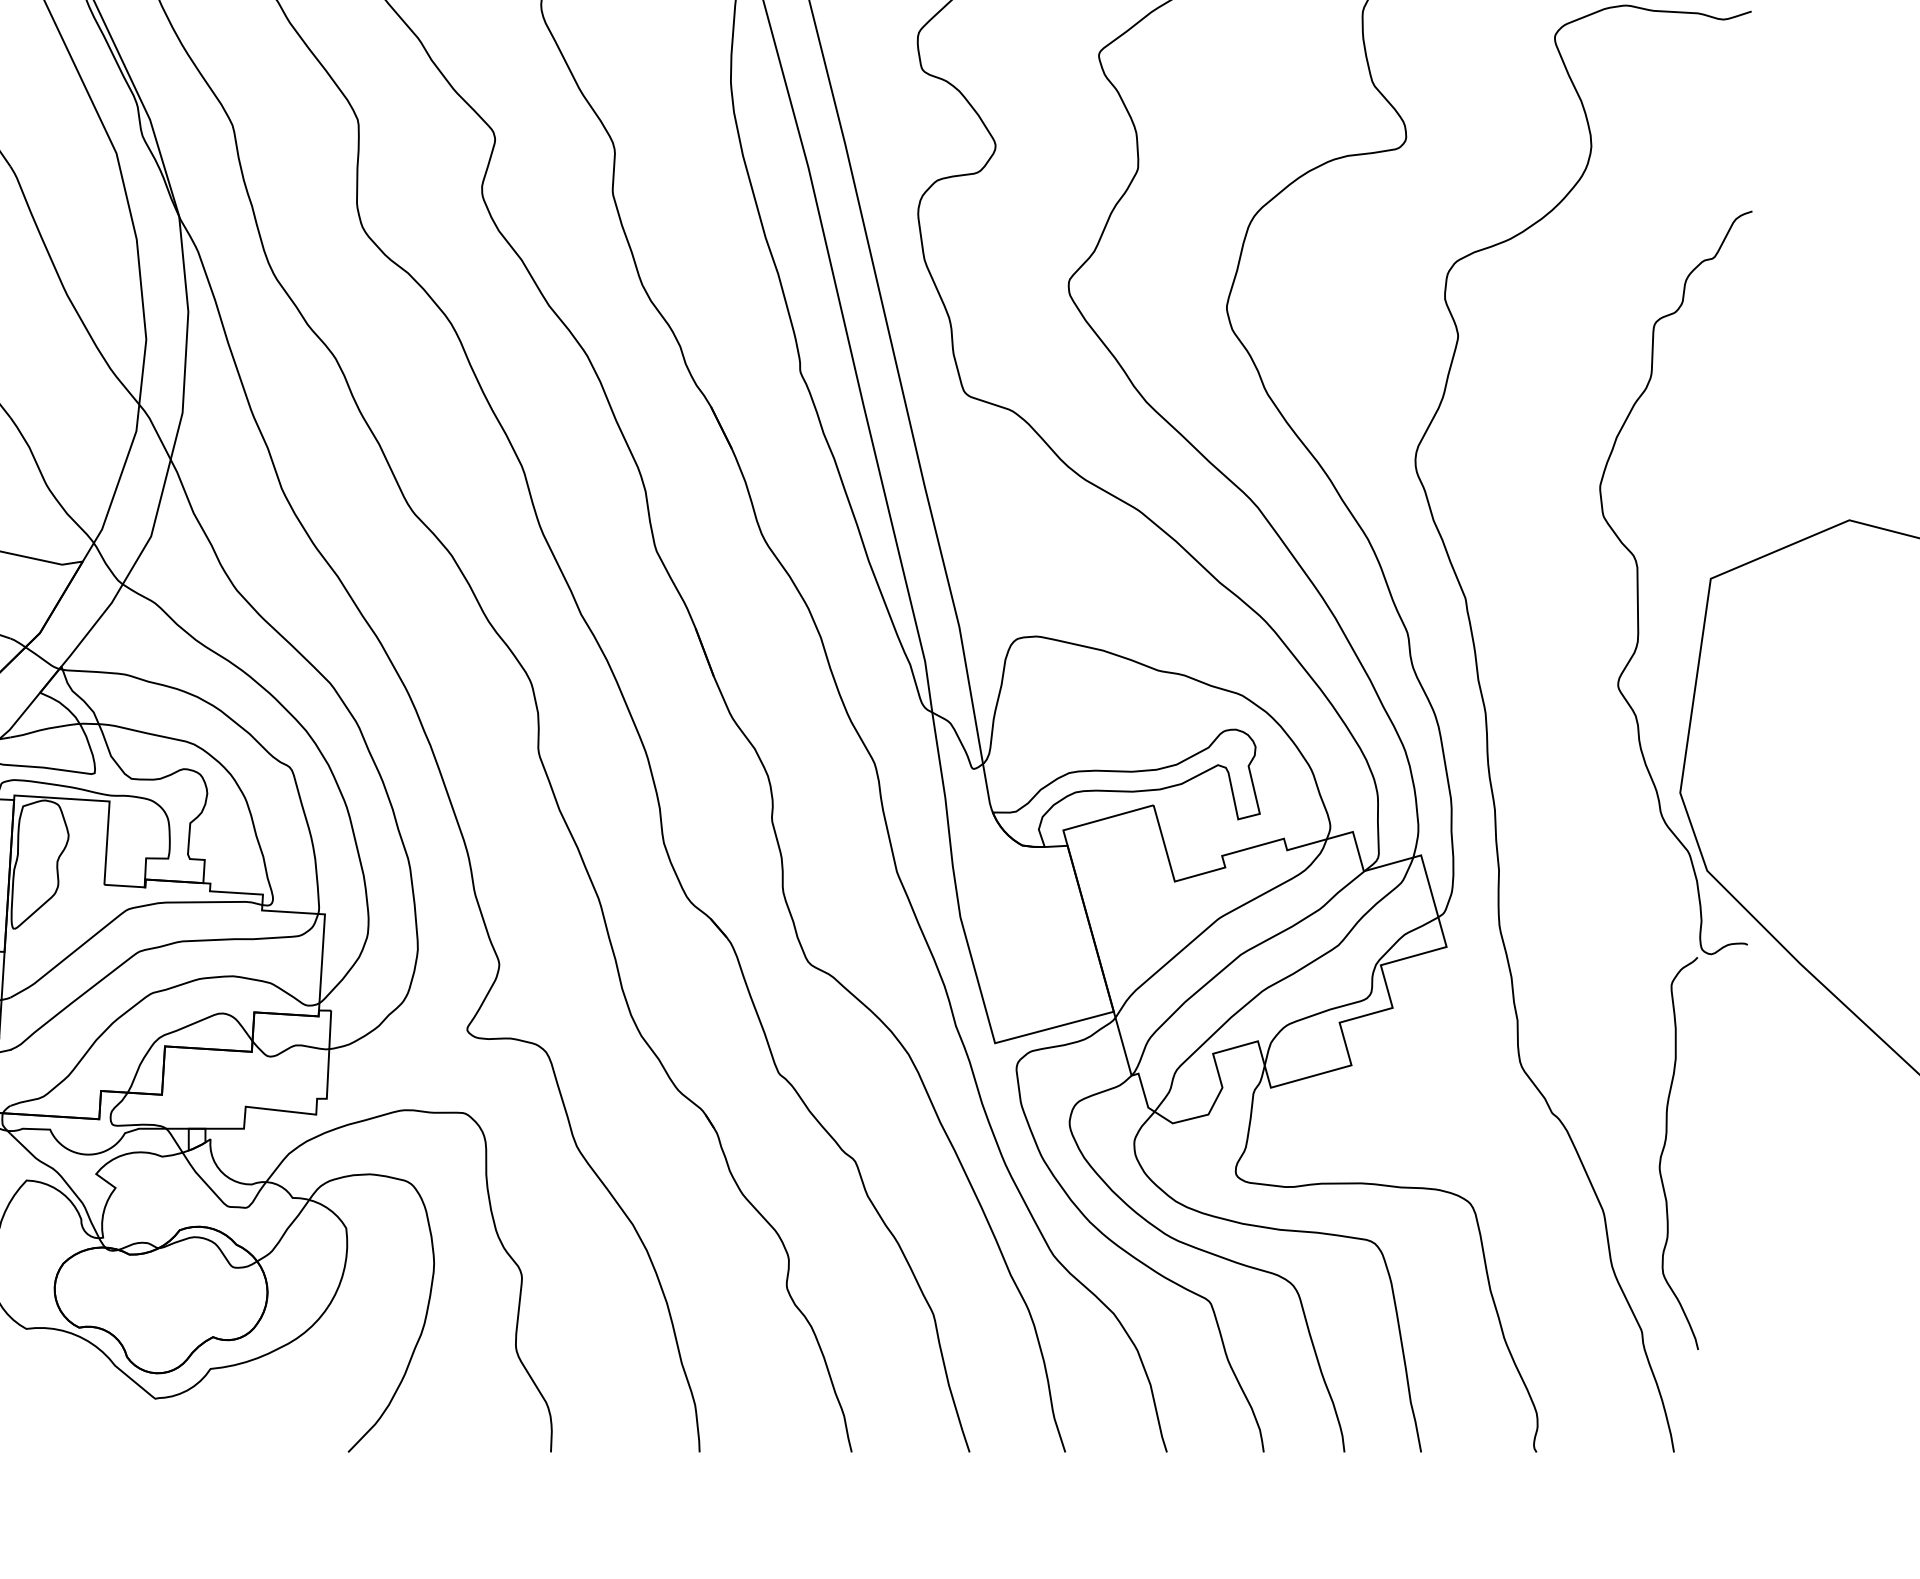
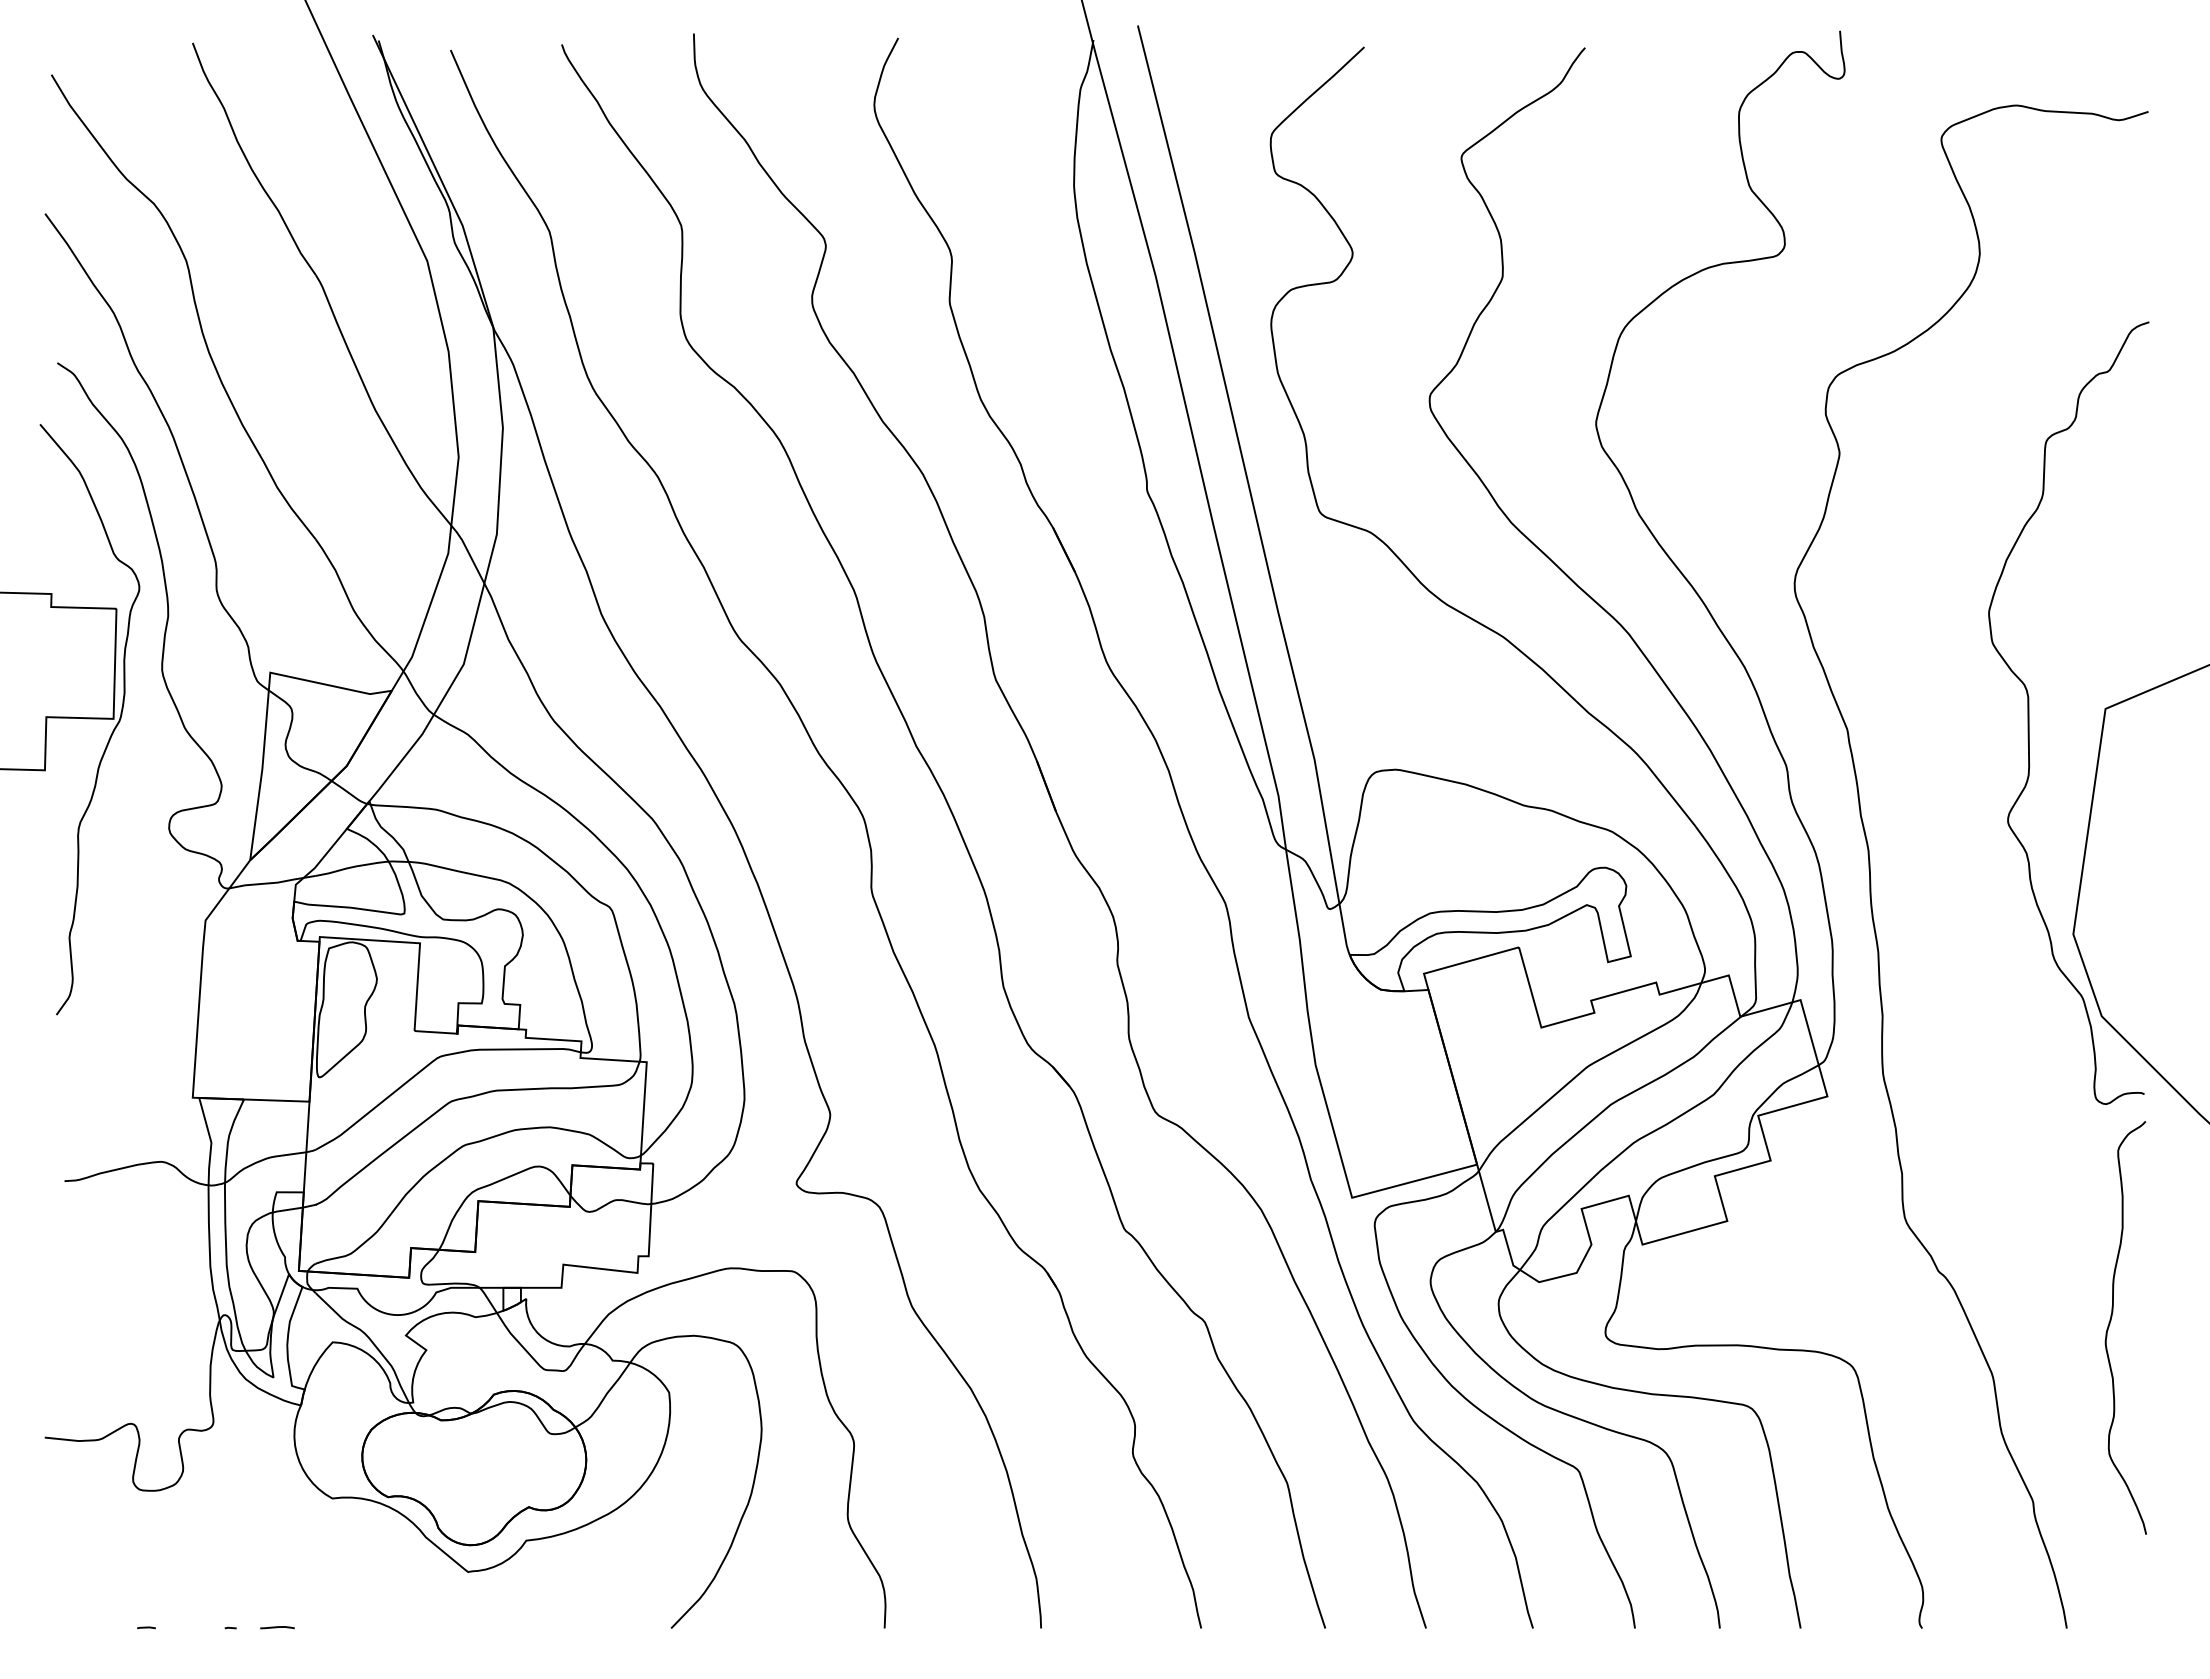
curve: (1665, 1147) -> (2111, 1321), moved

